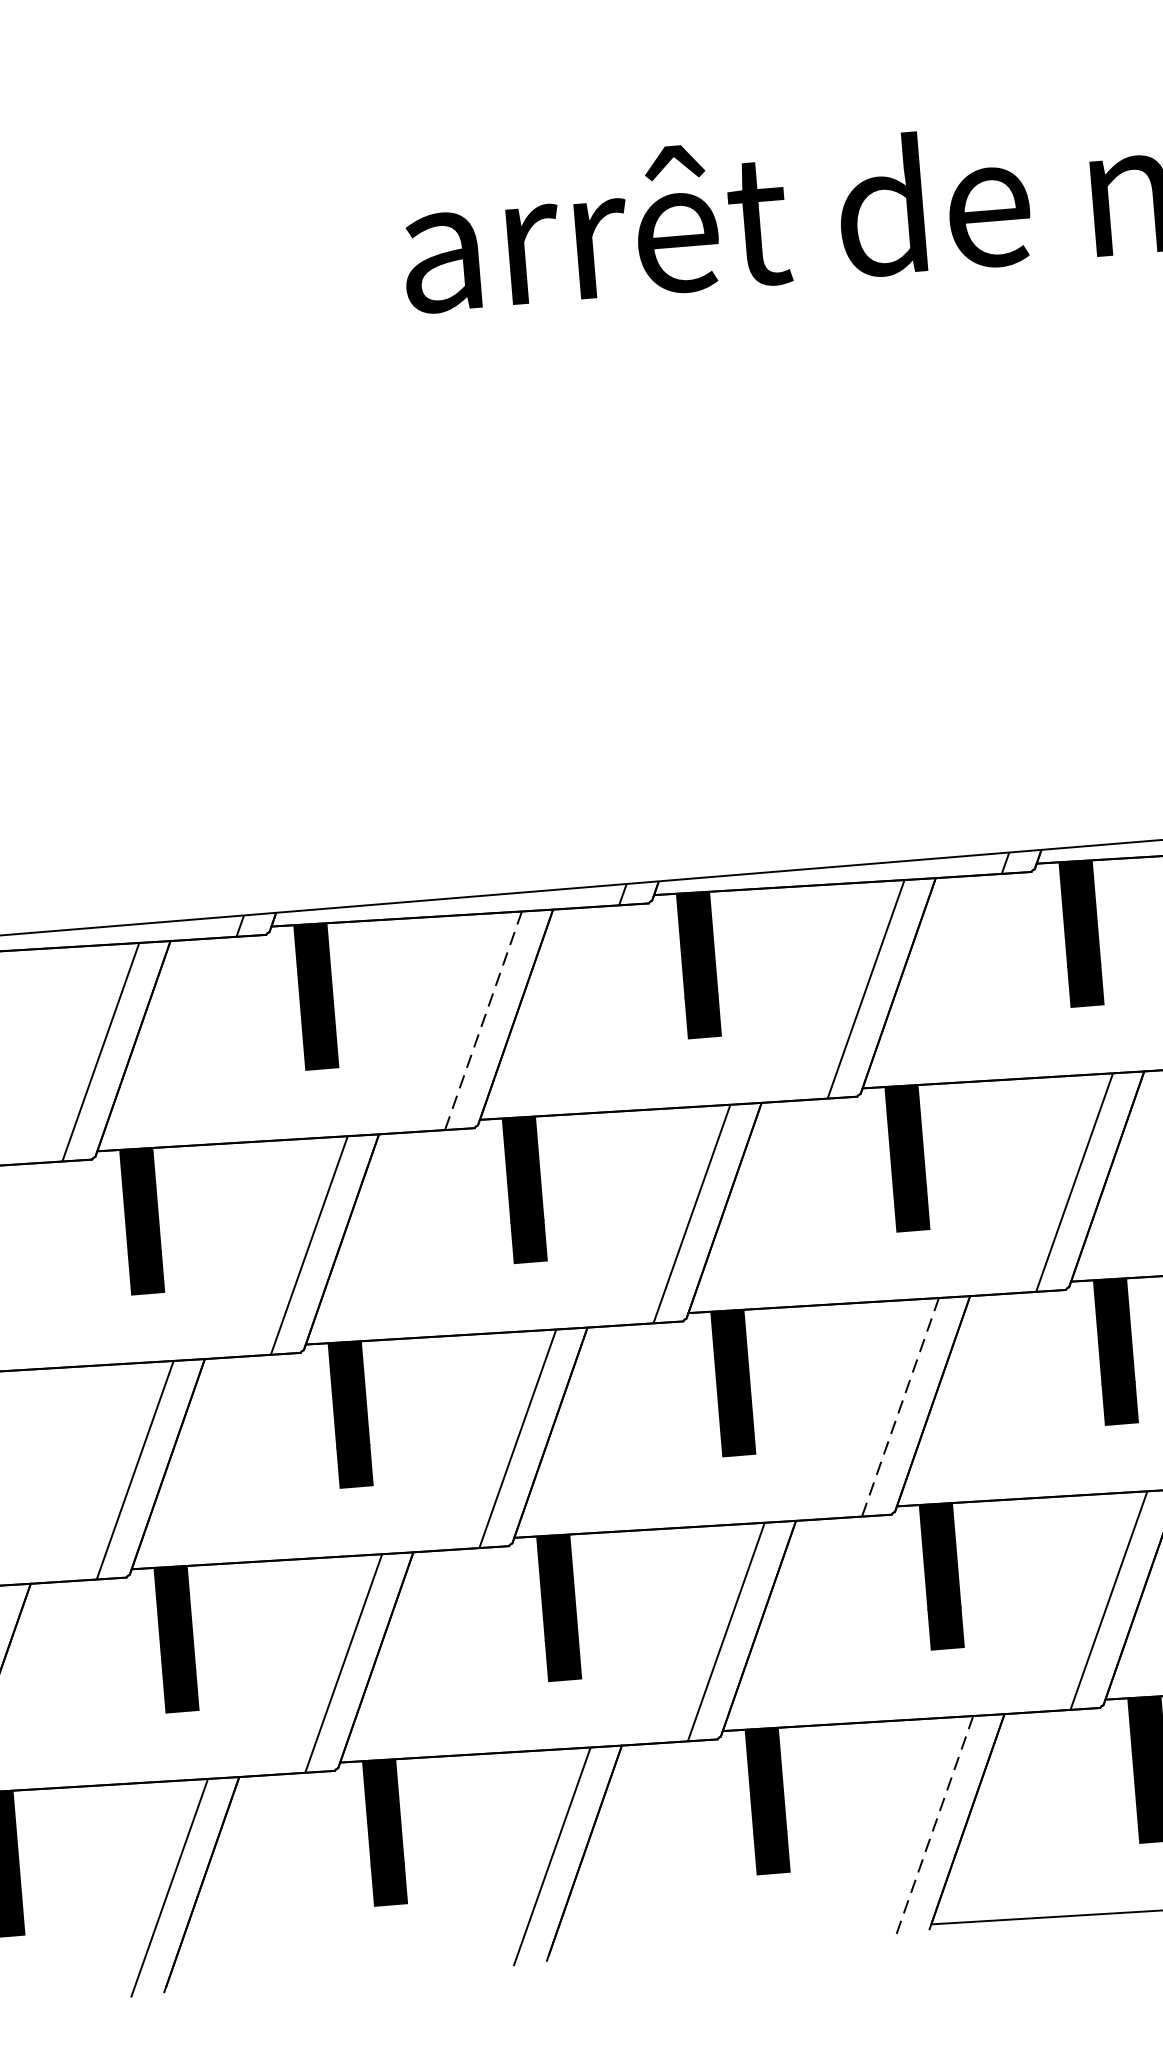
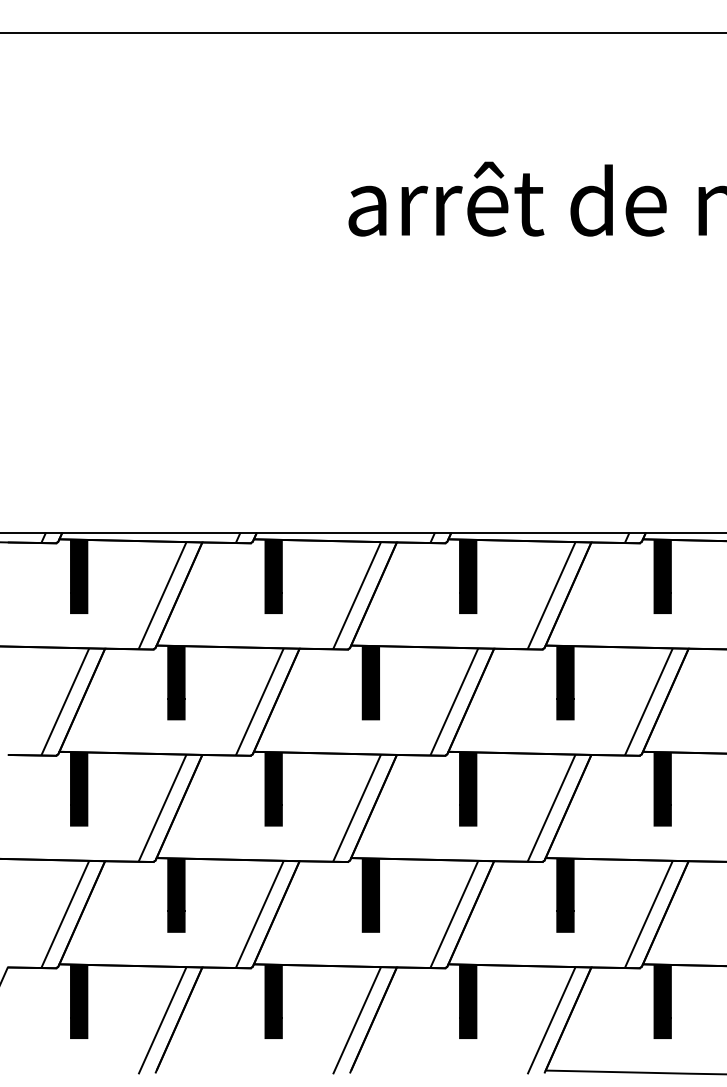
line: (484, 1020) -> (357, 595), dashed -> solid
line: (900, 1407) -> (551, 808), dashed -> solid
line: (934, 1824) -> (551, 1020), dashed -> solid

